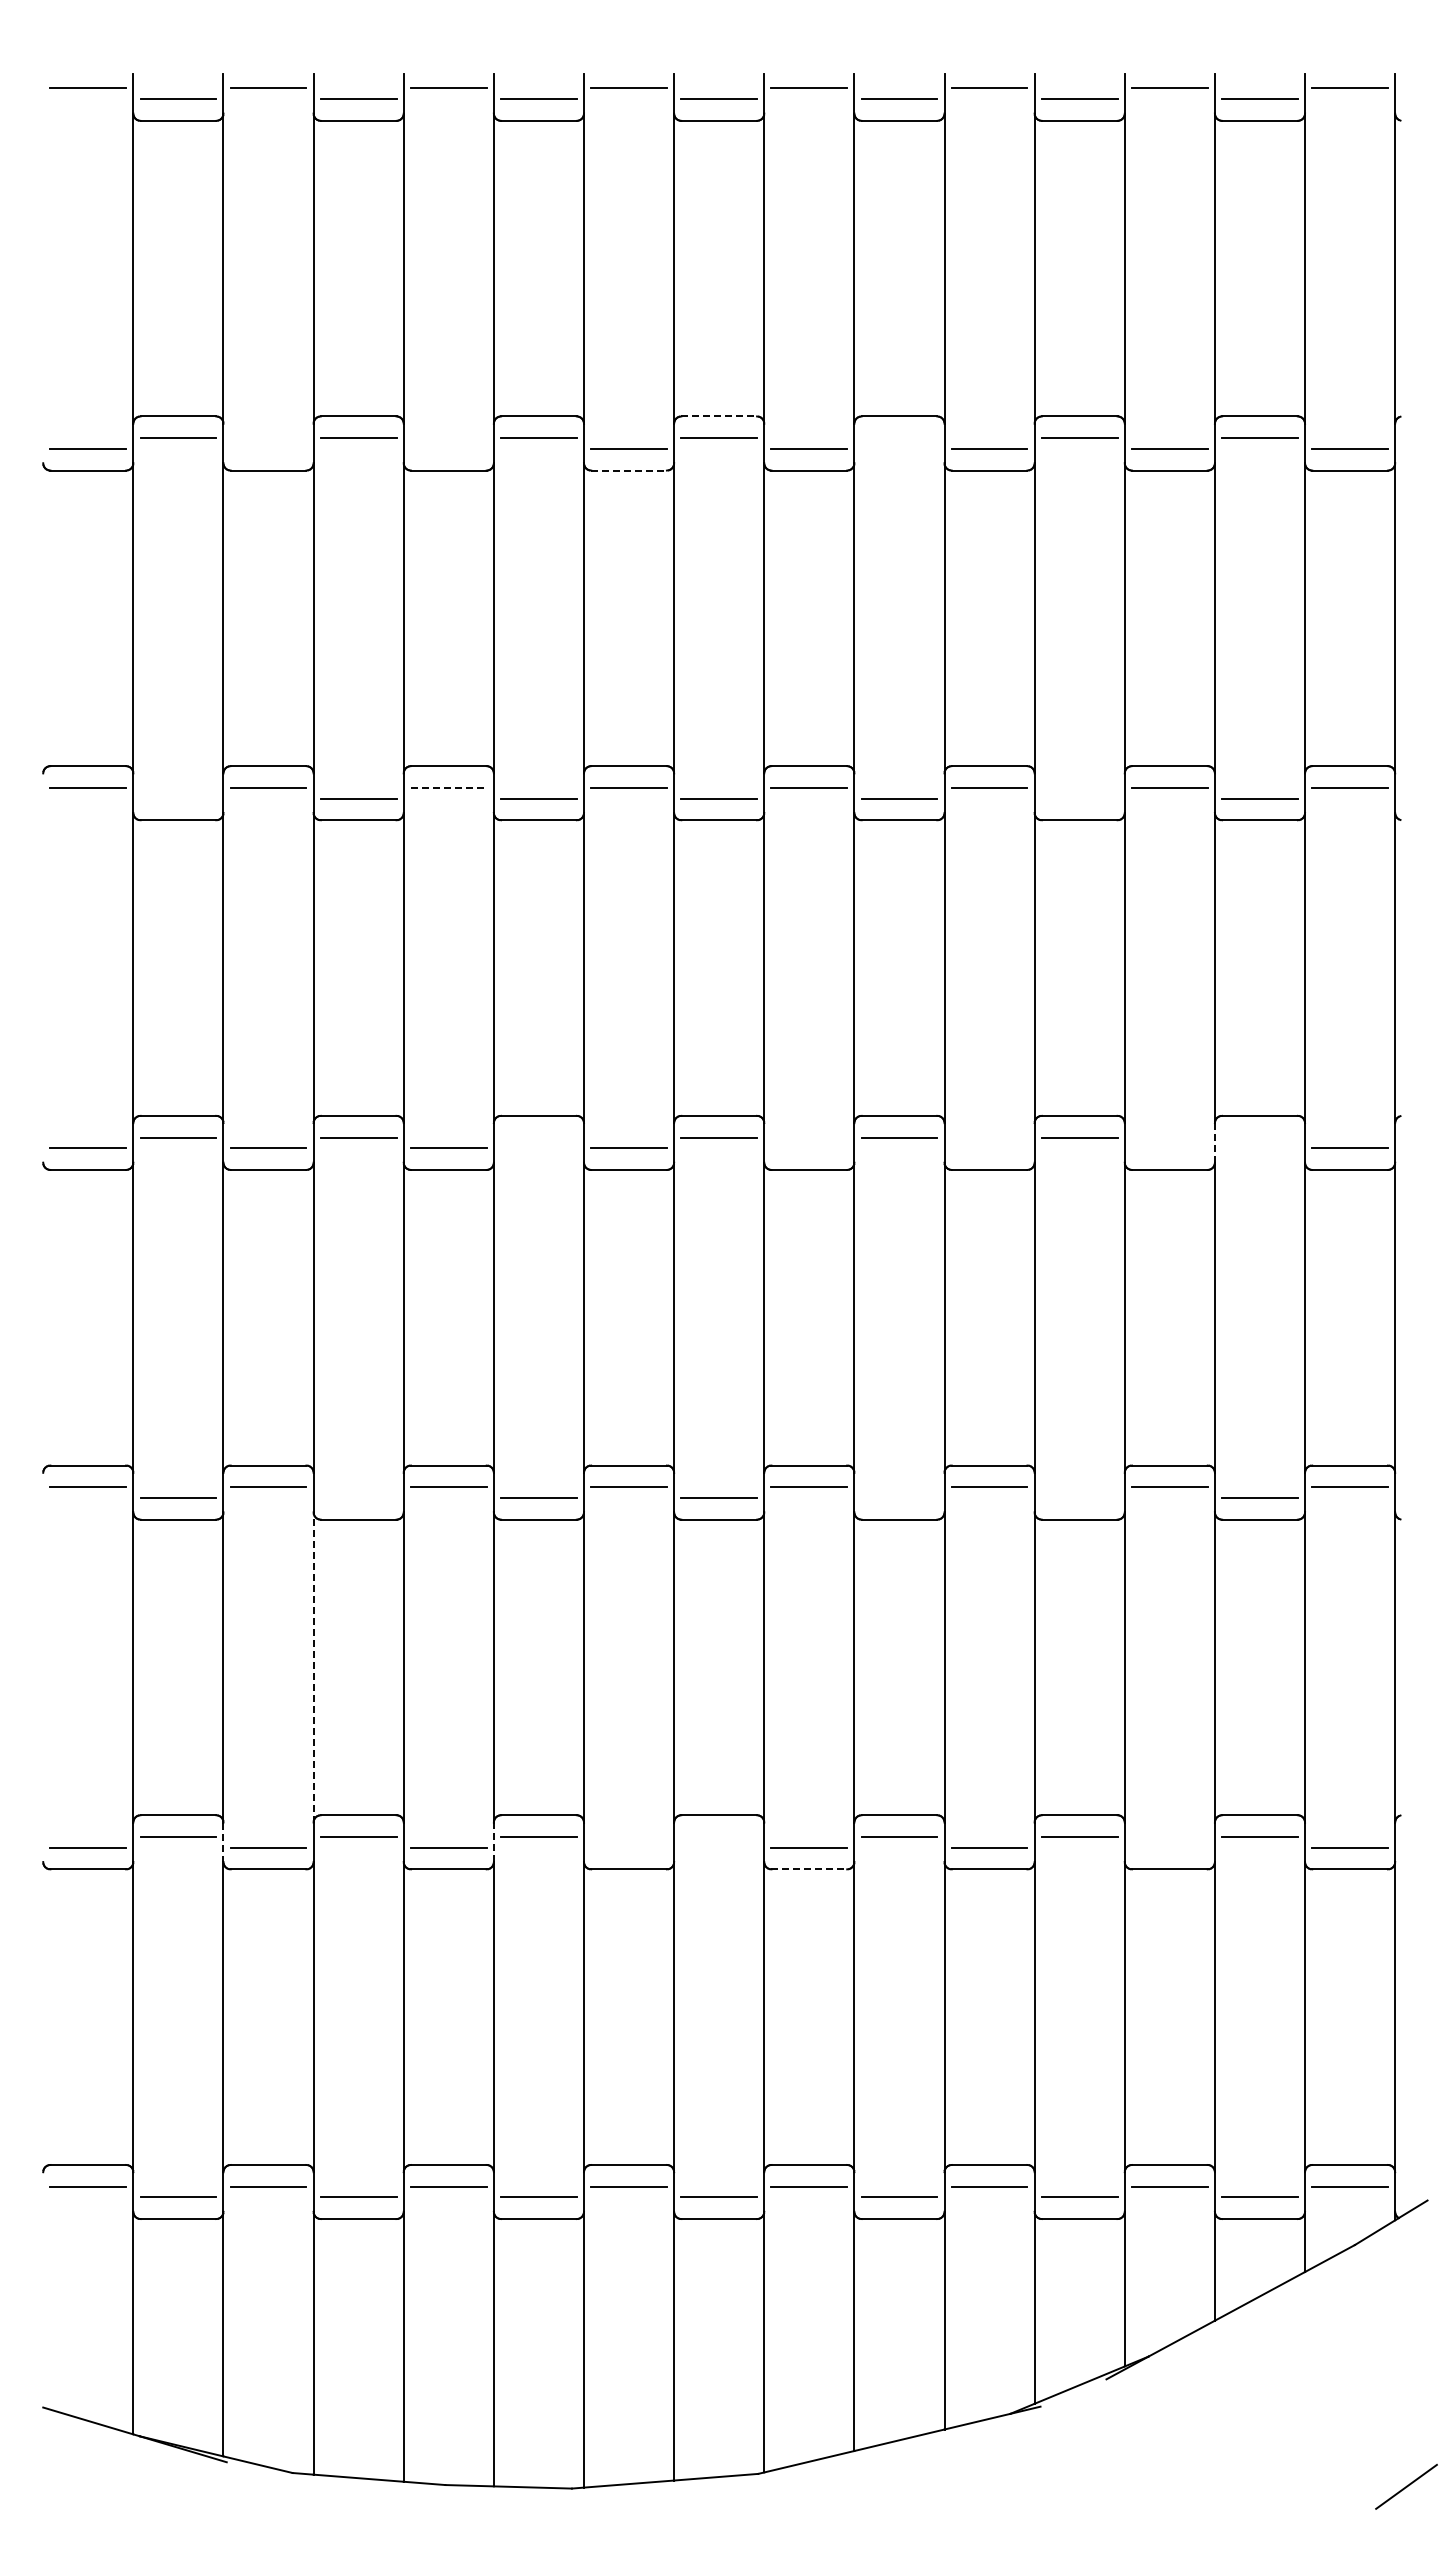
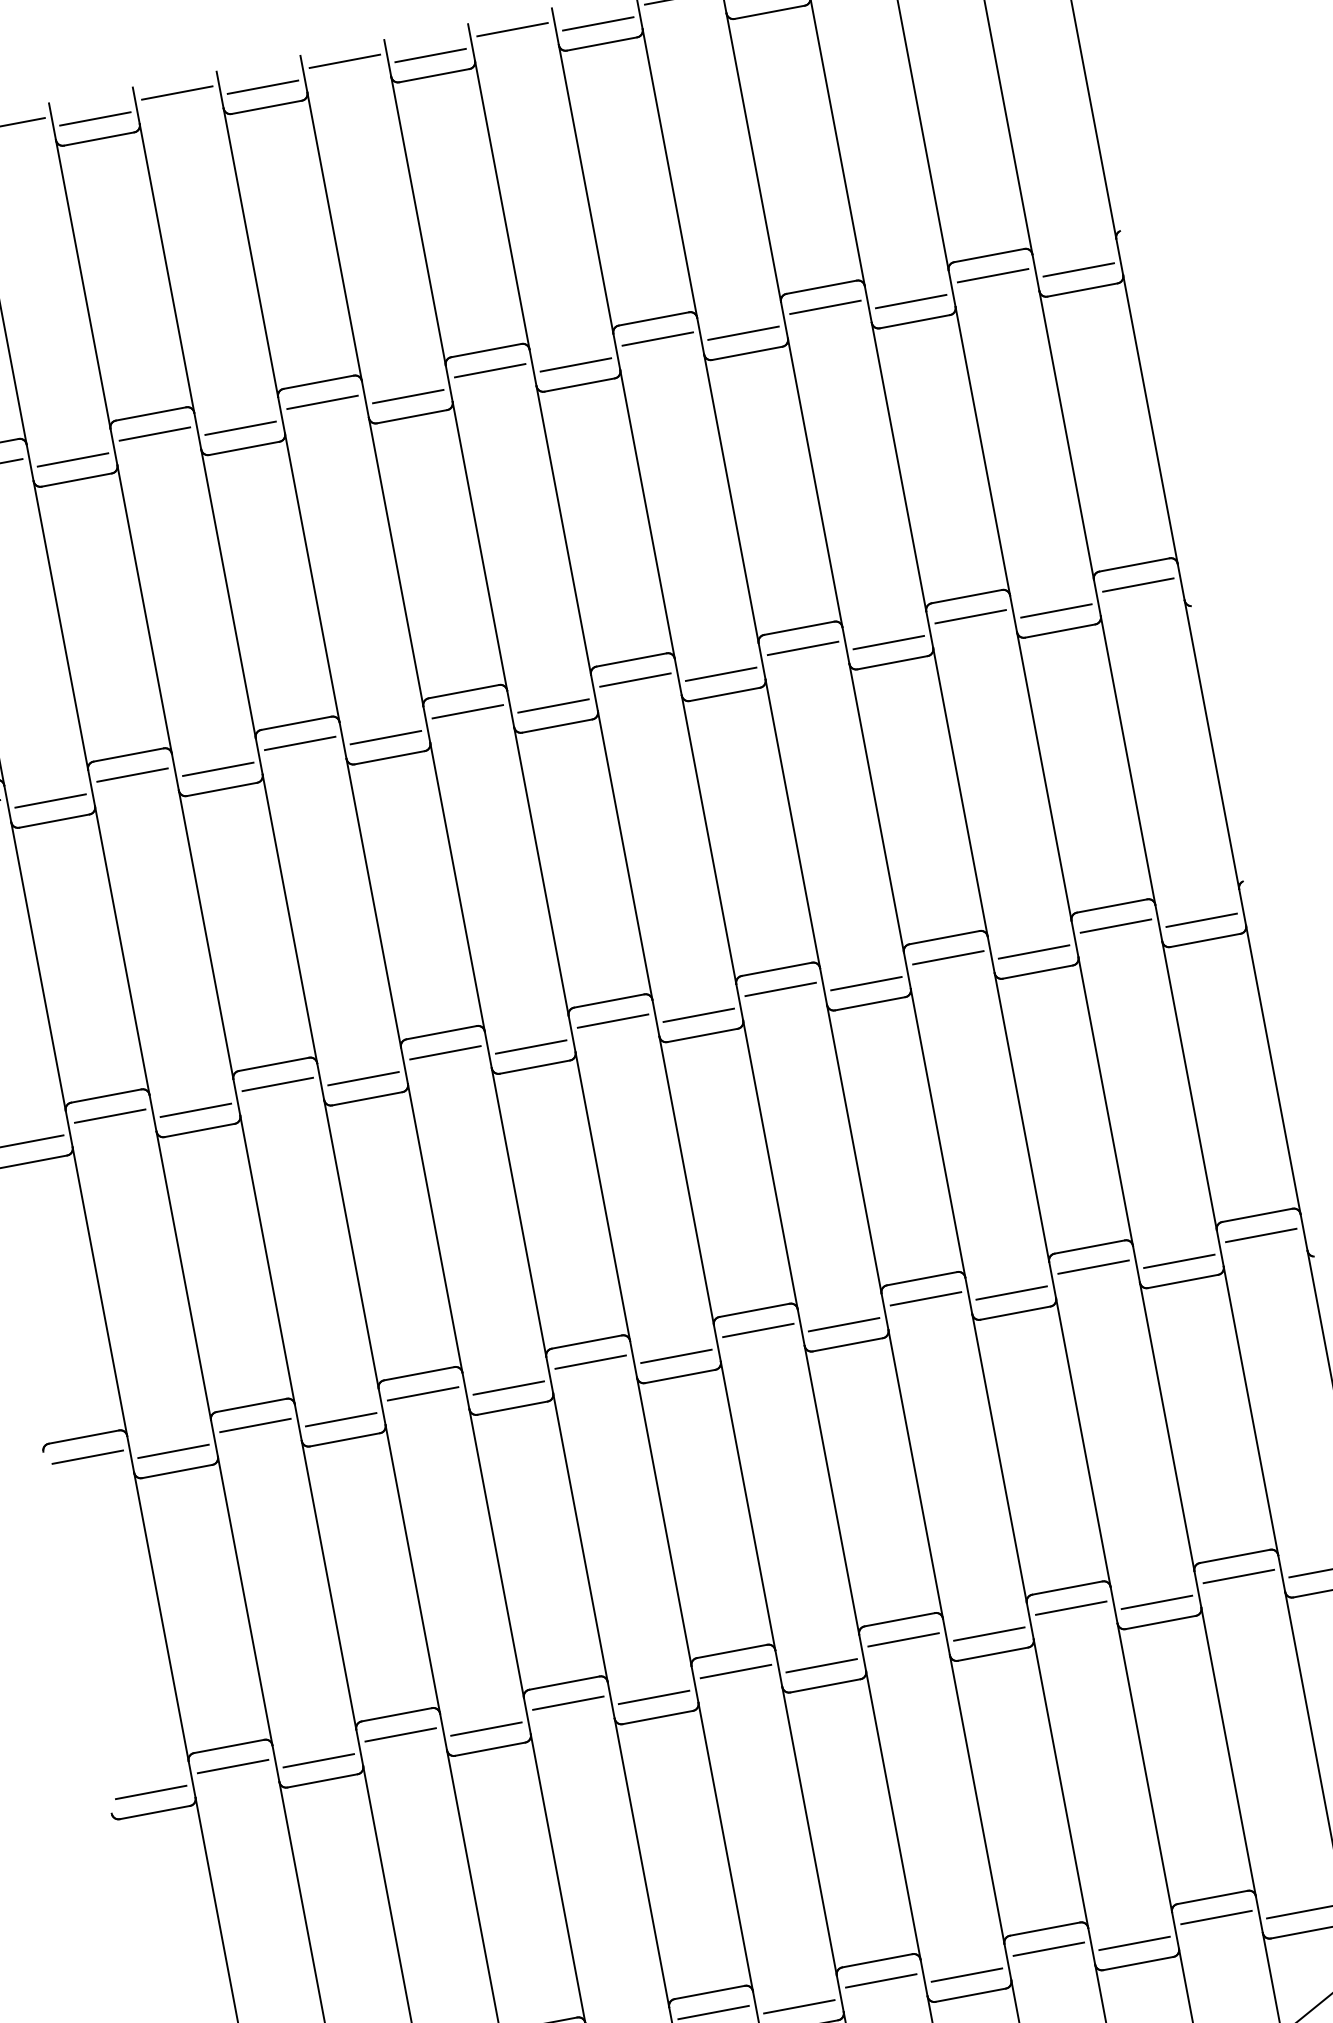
line: (719, 416) -> (486, 350), dashed -> solid
line: (899, 438) -> (657, 339), added
line: (268, 448) -> (72, 459), added
line: (448, 448) -> (240, 427), added
line: (629, 470) -> (412, 416), dashed -> solid
line: (448, 787) -> (299, 743), dashed -> solid
line: (178, 798) -> (50, 800), added
line: (1079, 798) -> (888, 642), added
line: (538, 1137) -> (445, 1052), added
line: (1259, 1137) -> (1115, 926), added
line: (1214, 1142) -> (1074, 938), dashed -> solid
line: (809, 1148) -> (698, 1015), added
line: (989, 1148) -> (866, 983), added
line: (1169, 1148) -> (1033, 952), added
line: (358, 1498) -> (341, 1420), added
line: (899, 1498) -> (844, 1325), added
line: (1079, 1498) -> (1011, 1293), added
line: (313, 1666) -> (328, 1584), dashed -> solid
line: (719, 1836) -> (736, 1671), added
line: (223, 1842) -> (275, 1763), dashed -> solid
line: (493, 1842) -> (527, 1716), dashed -> solid
line: (628, 1847) -> (653, 1697), added
line: (1169, 1847) -> (1156, 1602), added
line: (809, 1869) -> (825, 1685), dashed -> solid

